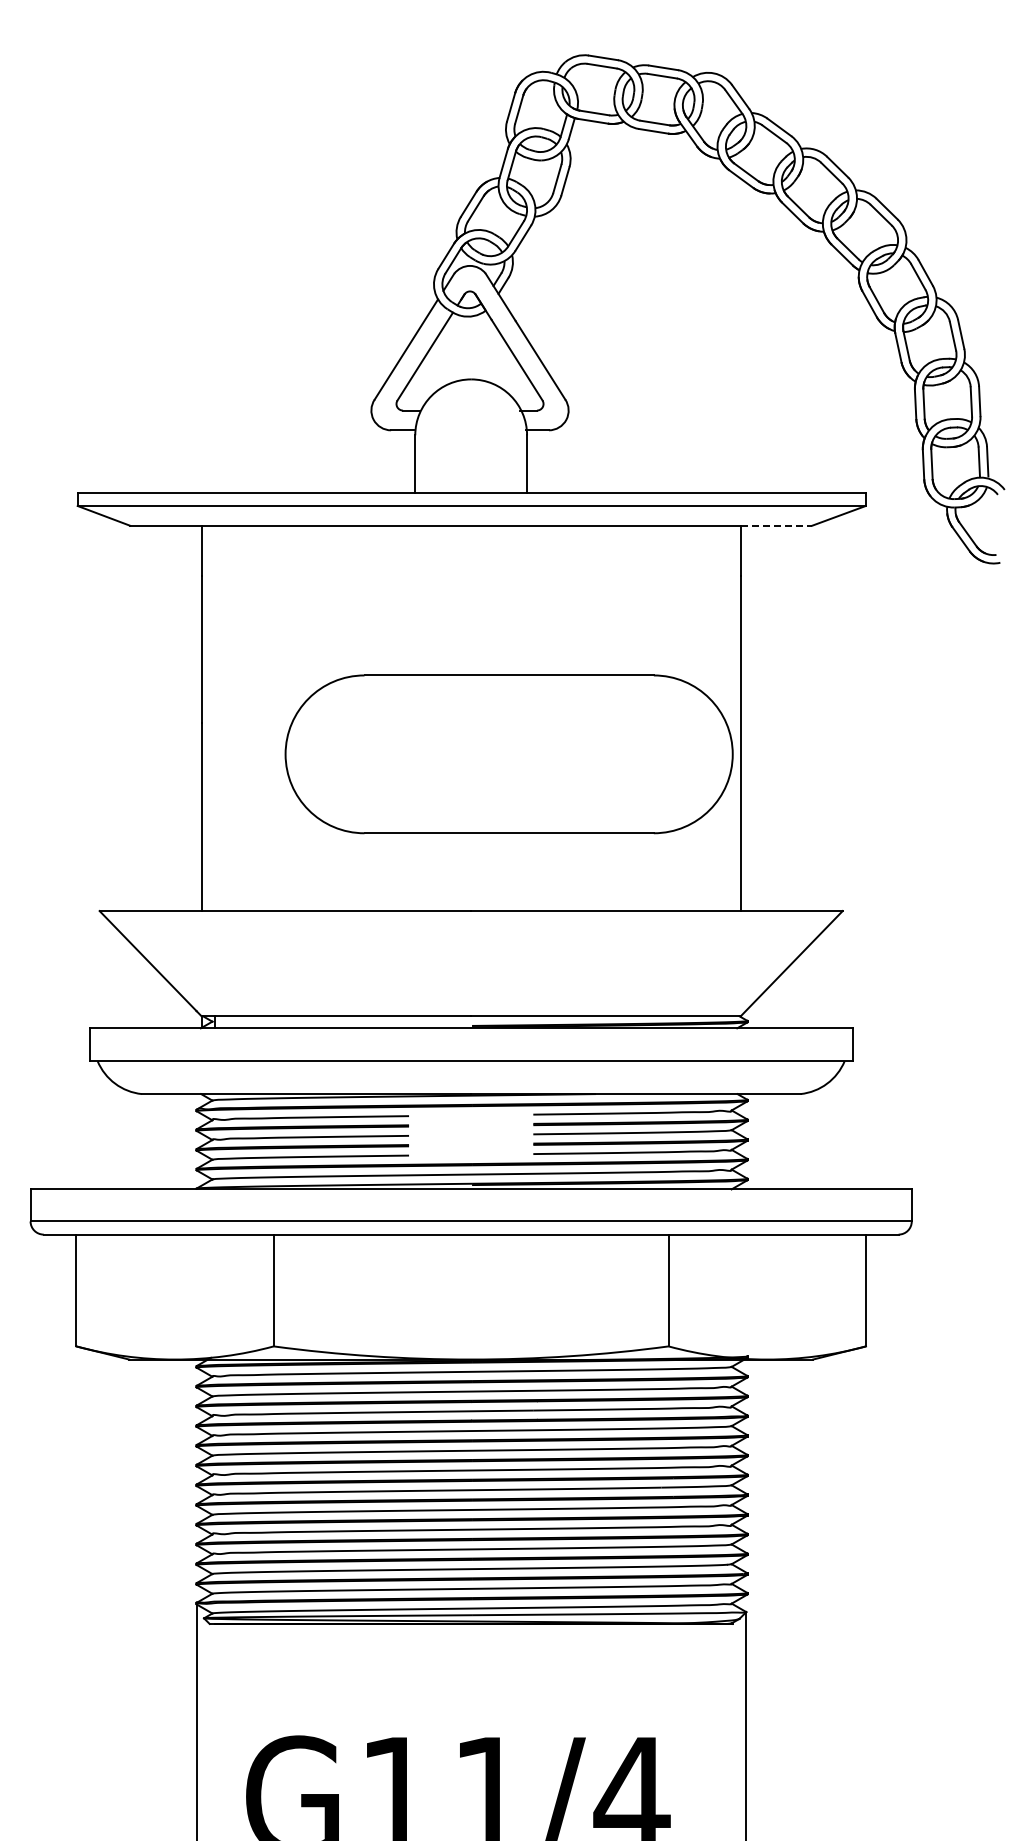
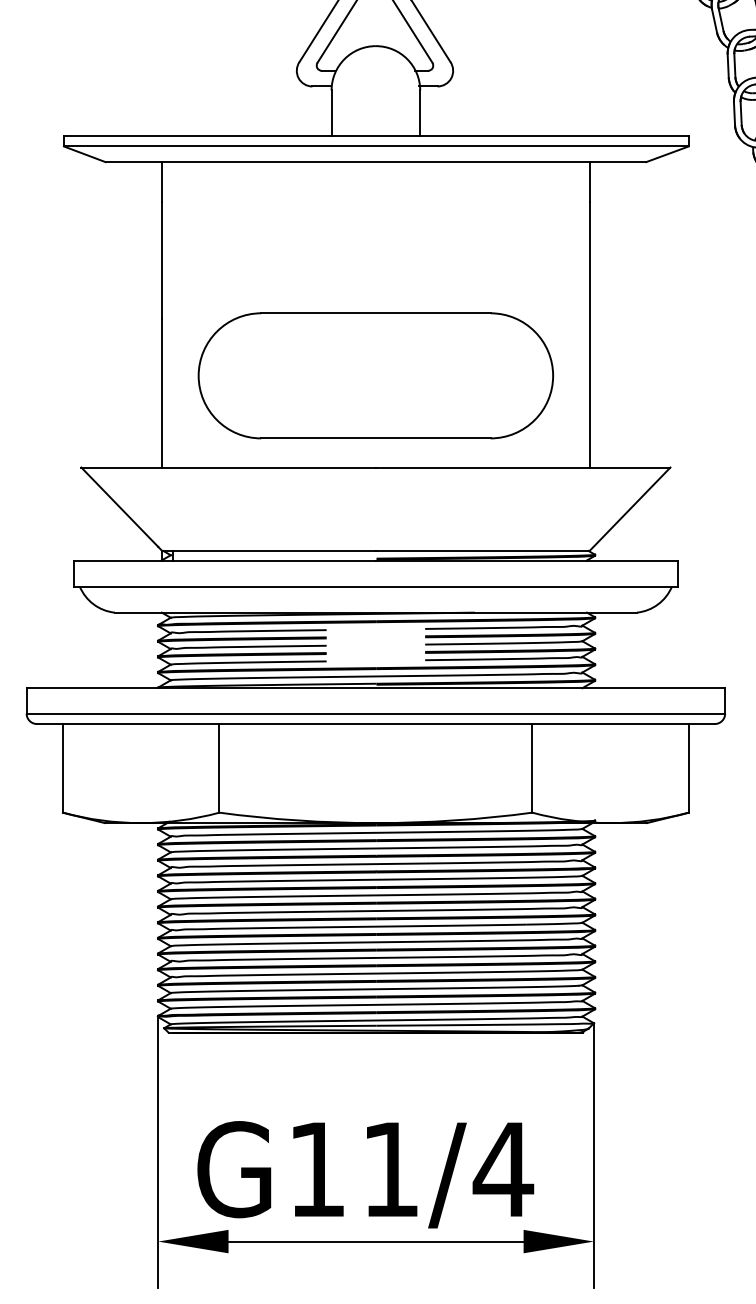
line: (776, 525) -> (617, 161), dashed -> solid
part: (508, 754) -> (375, 375), moved

